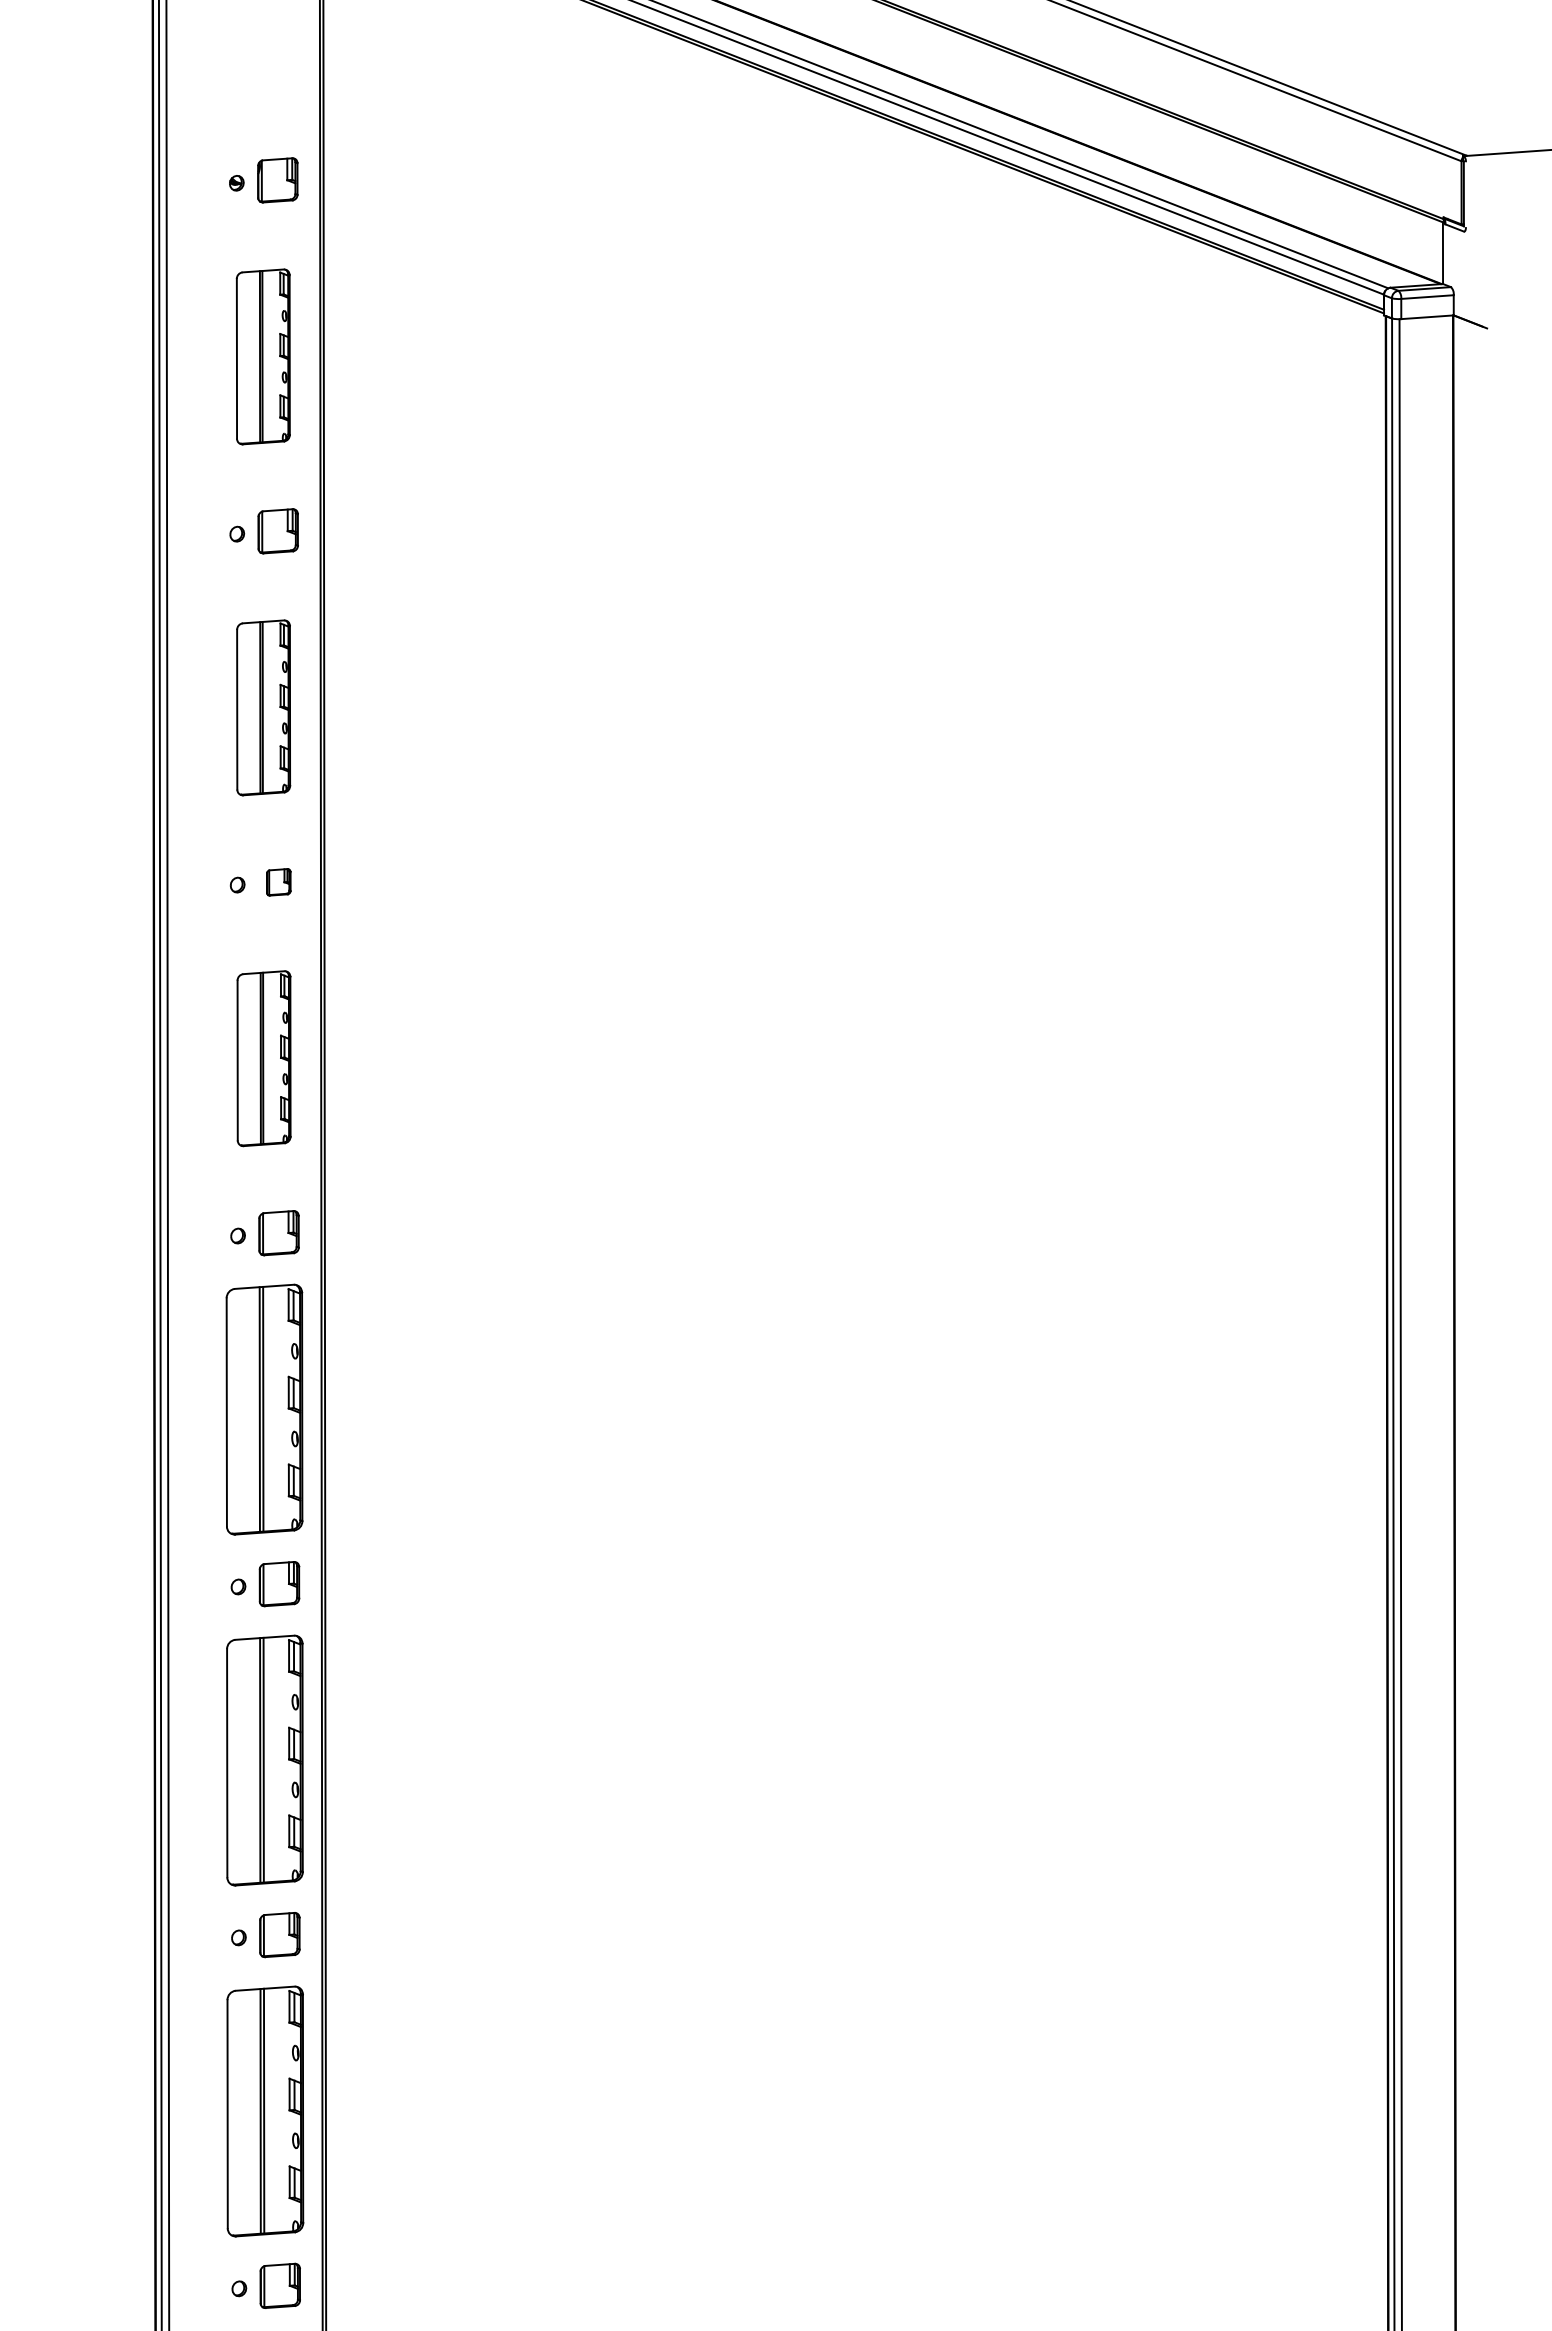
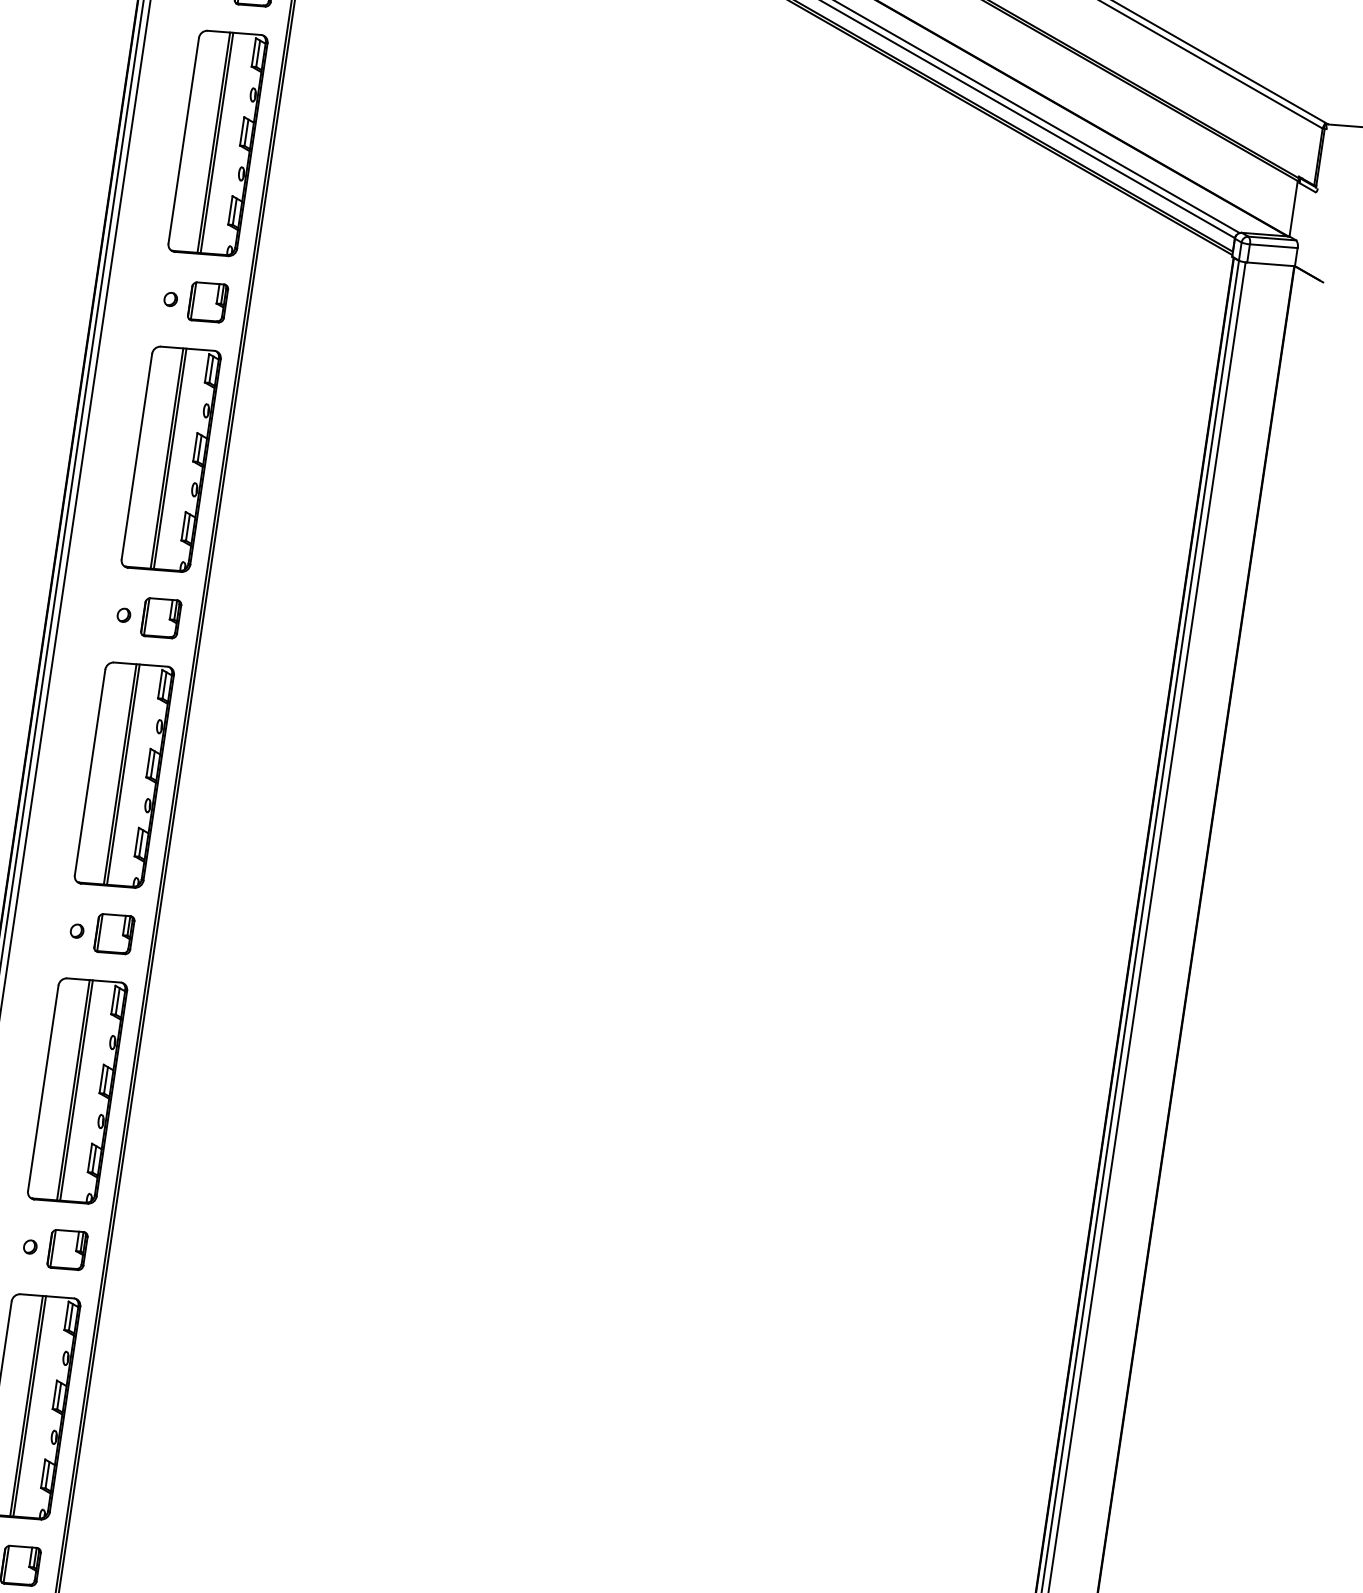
part: (263, 356) -> (218, 143), size x1.43
part: (263, 707) -> (171, 458), size x1.43
part: (278, 882) -> (161, 618), size x1.67
part: (263, 1058) -> (123, 774), size x1.43

